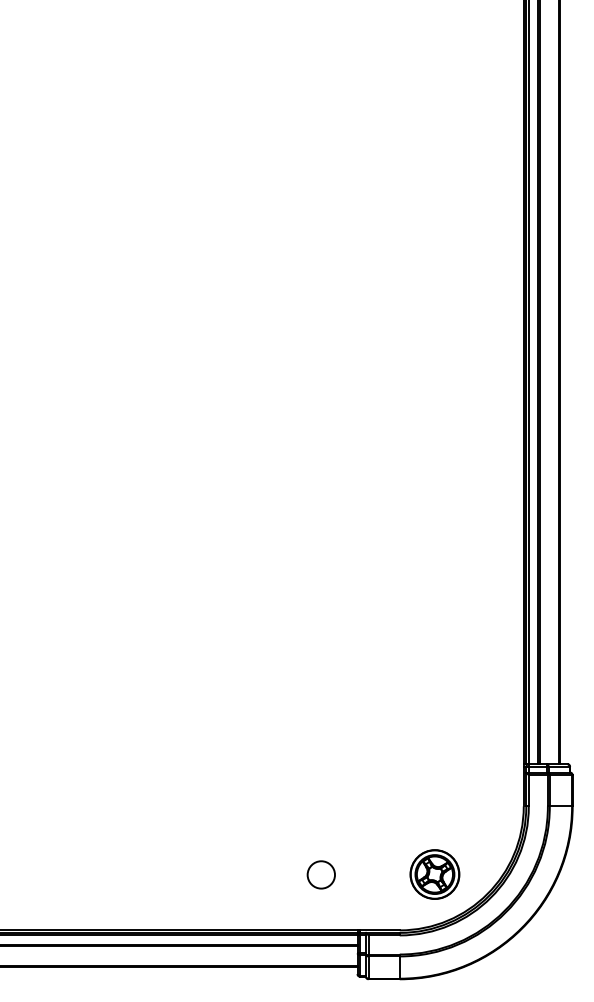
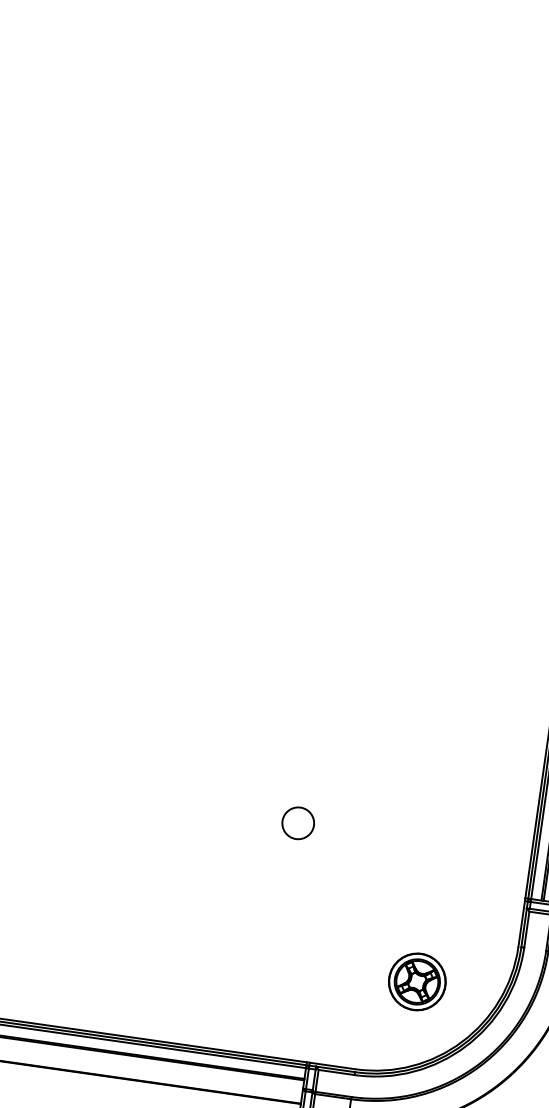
circle: (320, 874) -> (297, 822), moved
part: (434, 874) -> (416, 981), moved

